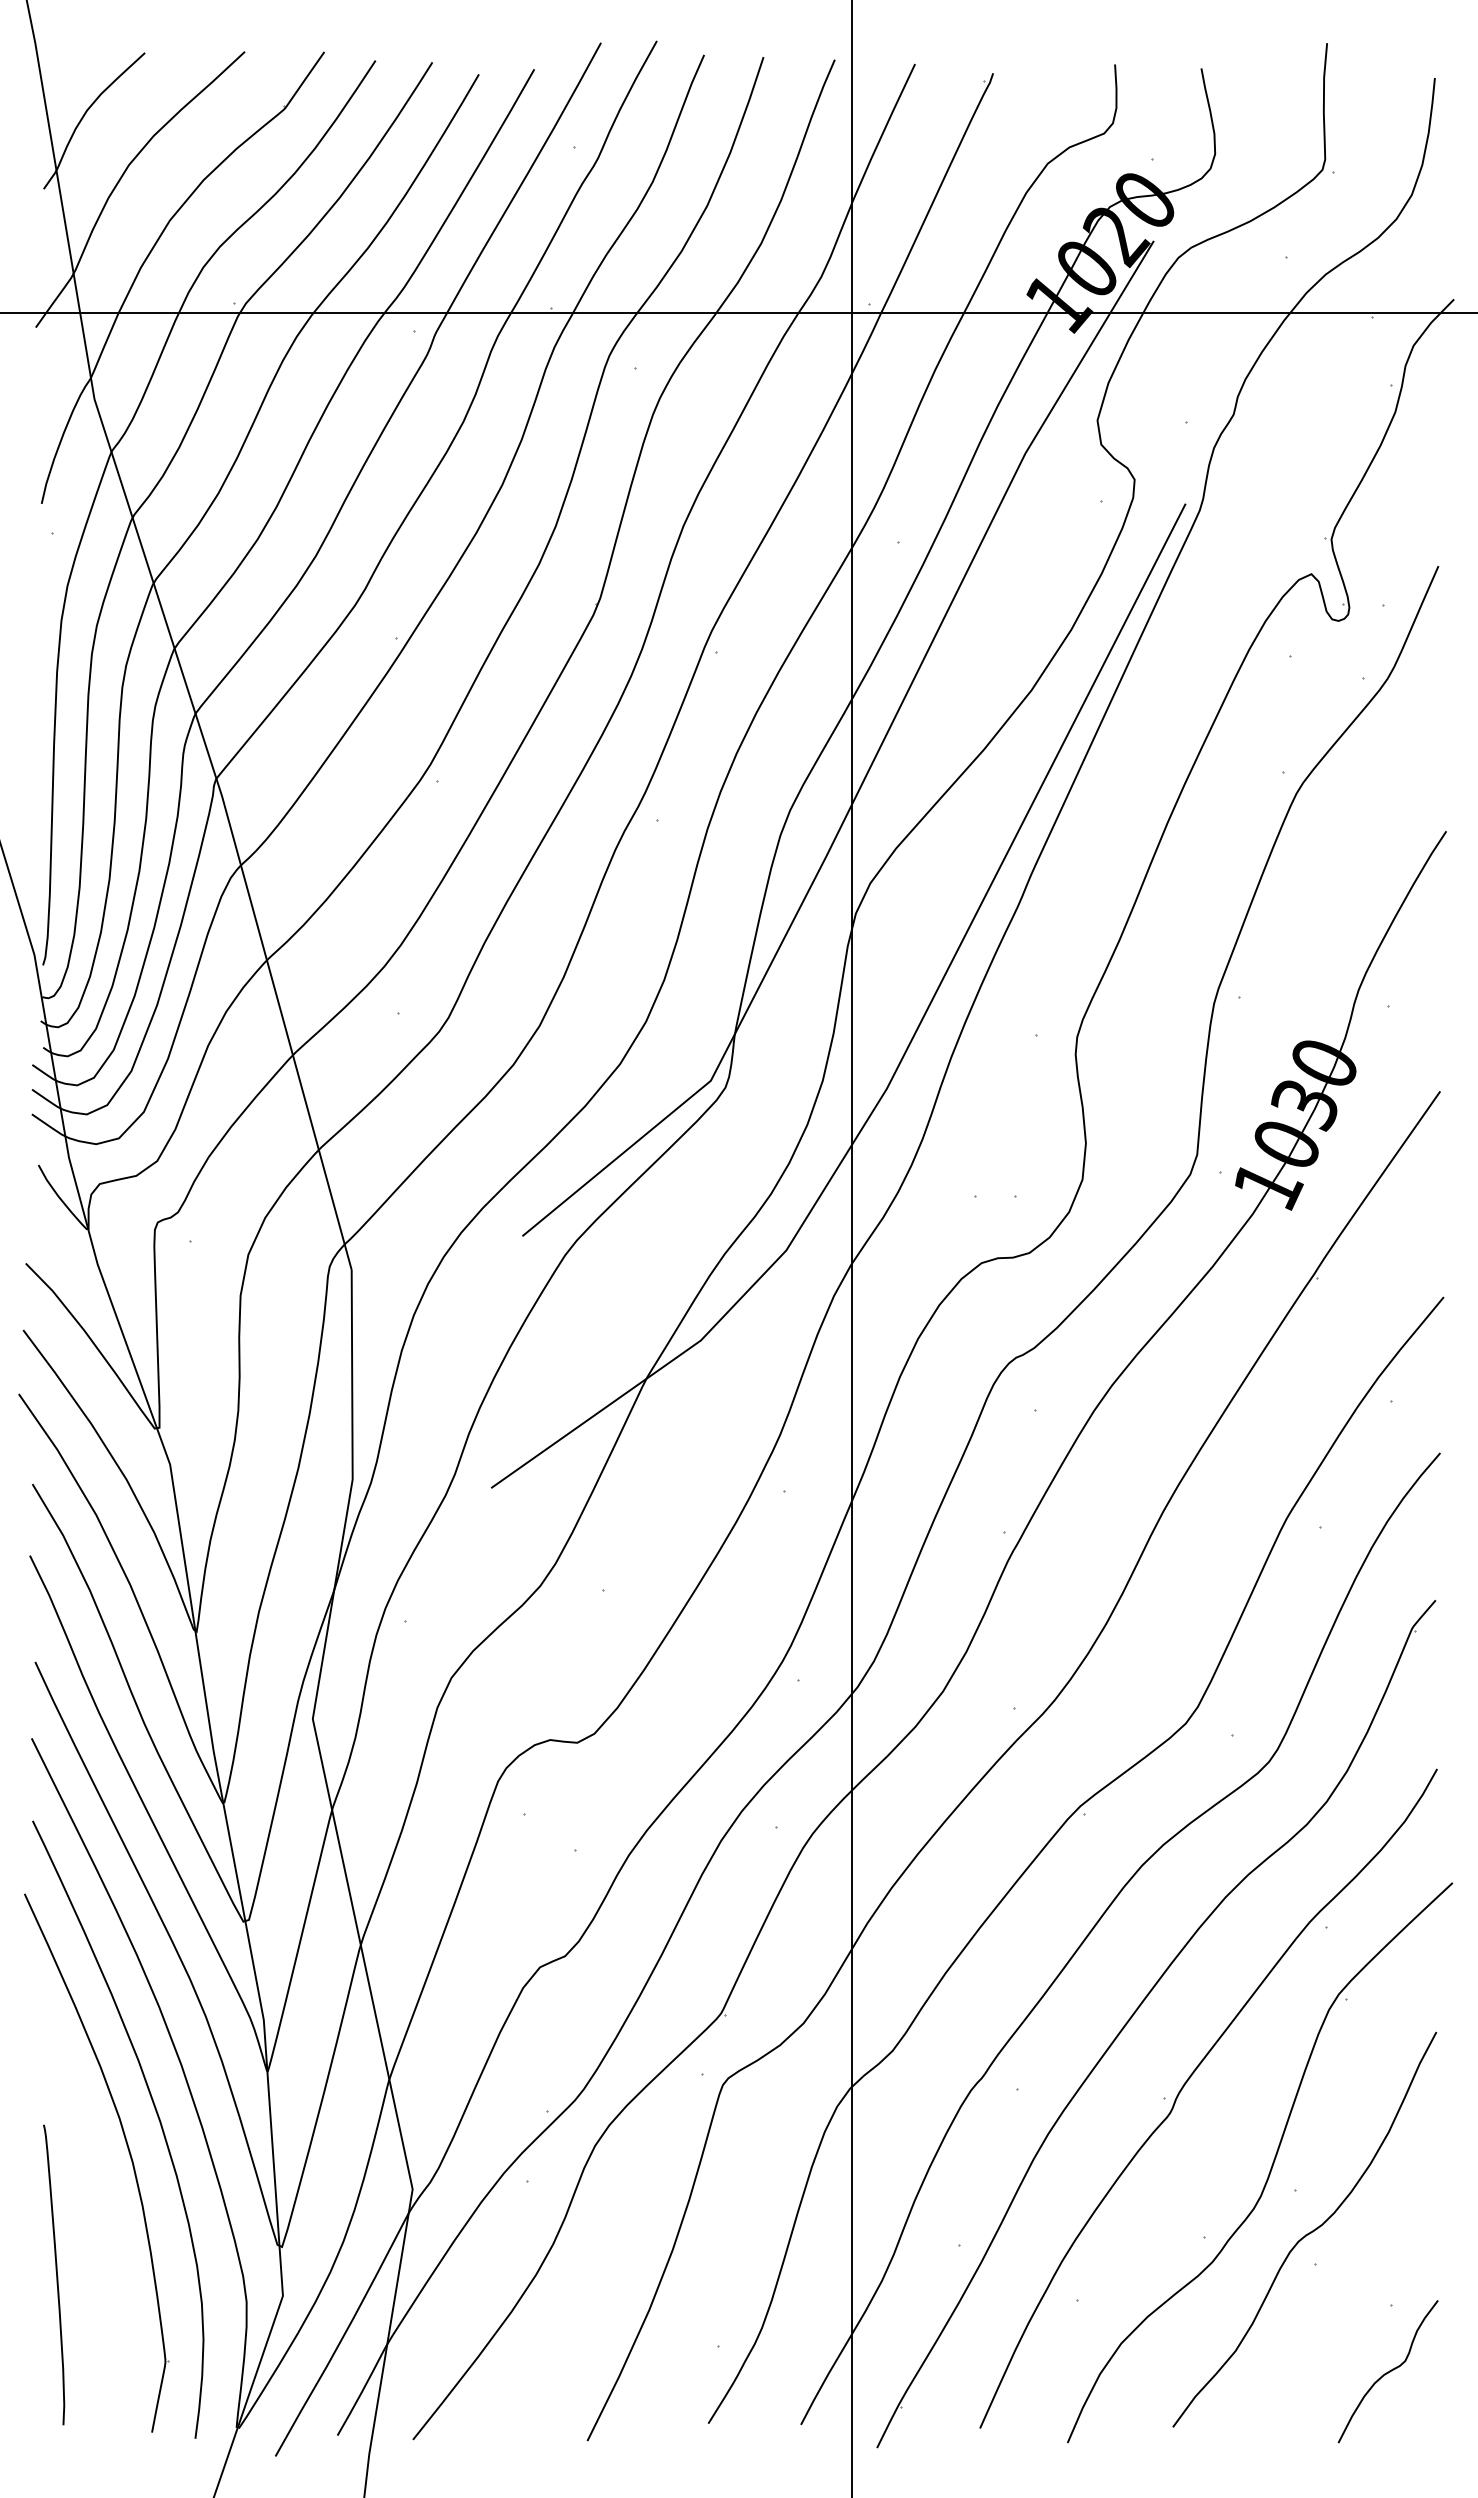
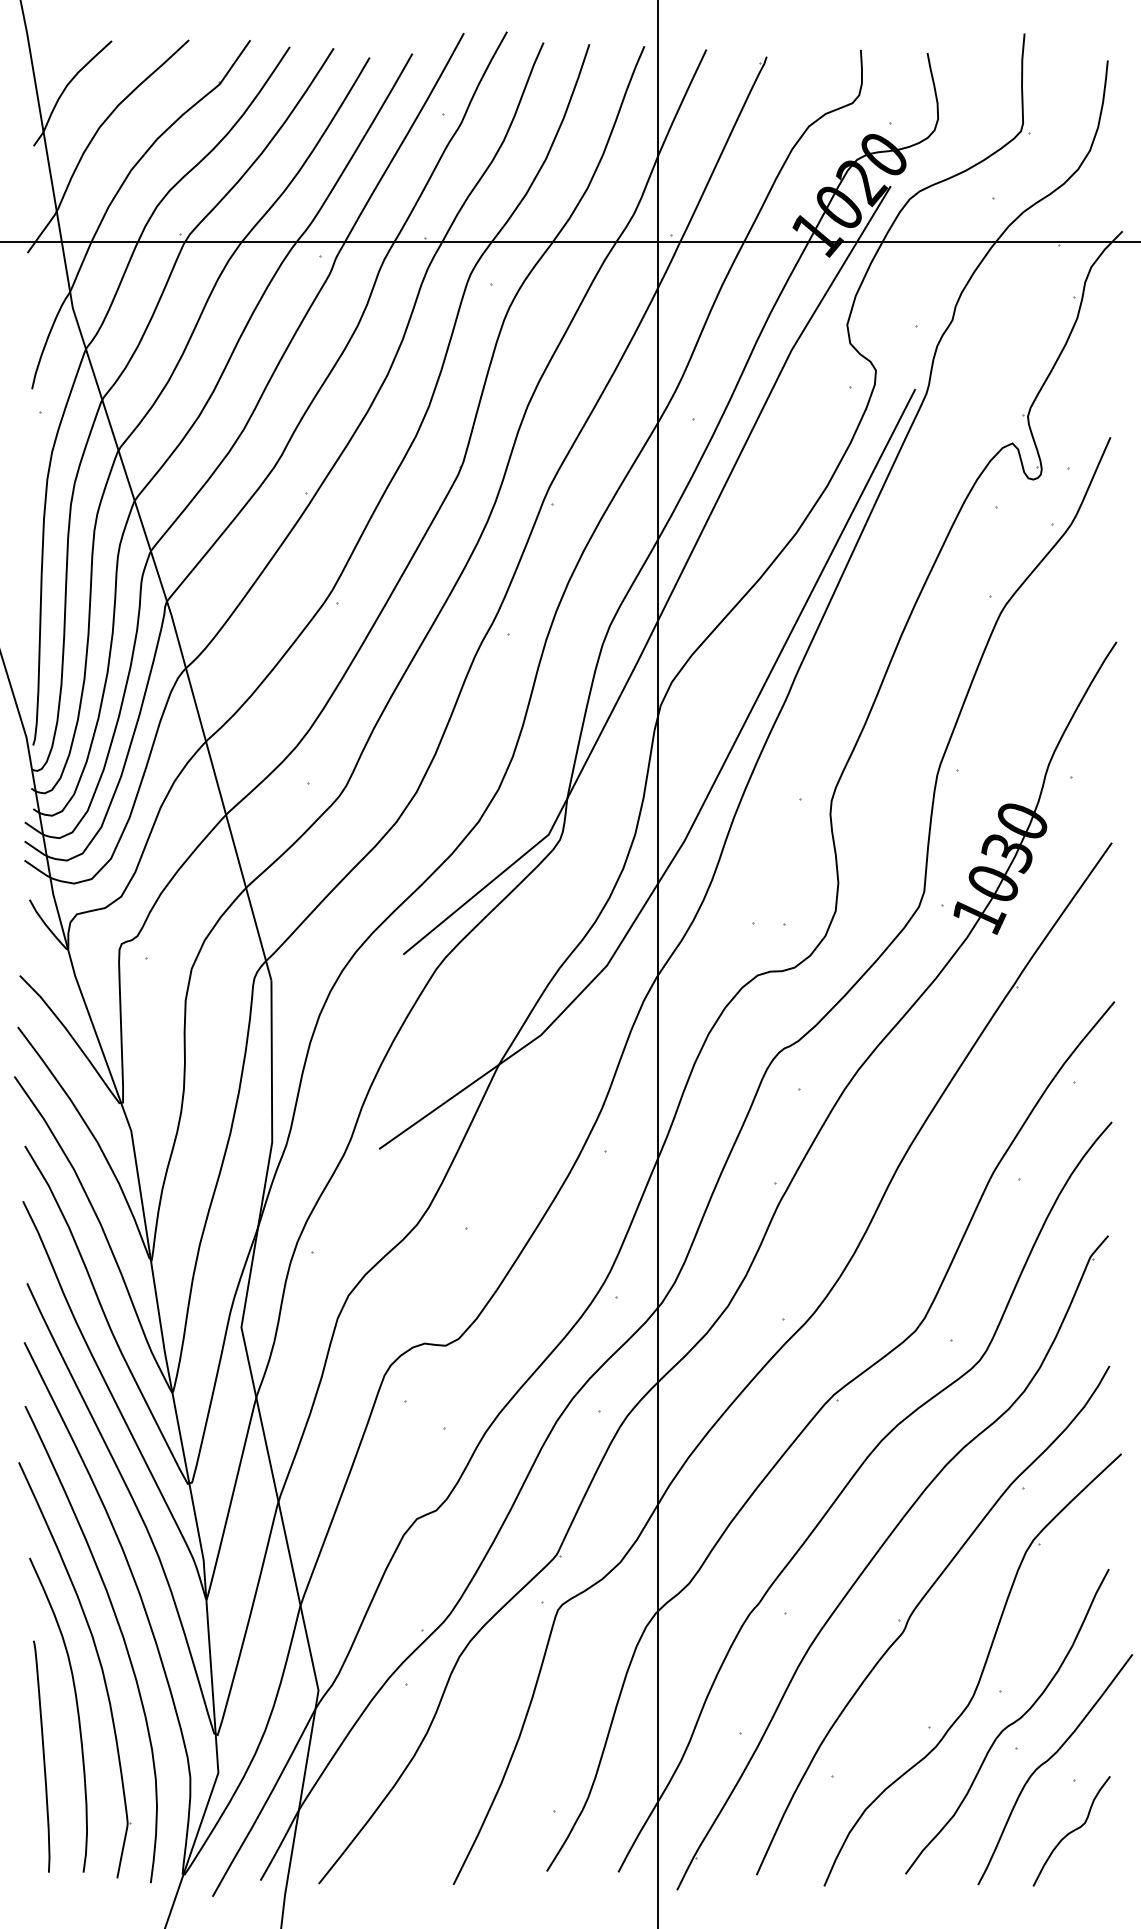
curve: (100, 2219) -> (77, 1713), added
curve: (1359, 2279) -> (1049, 1760), added

